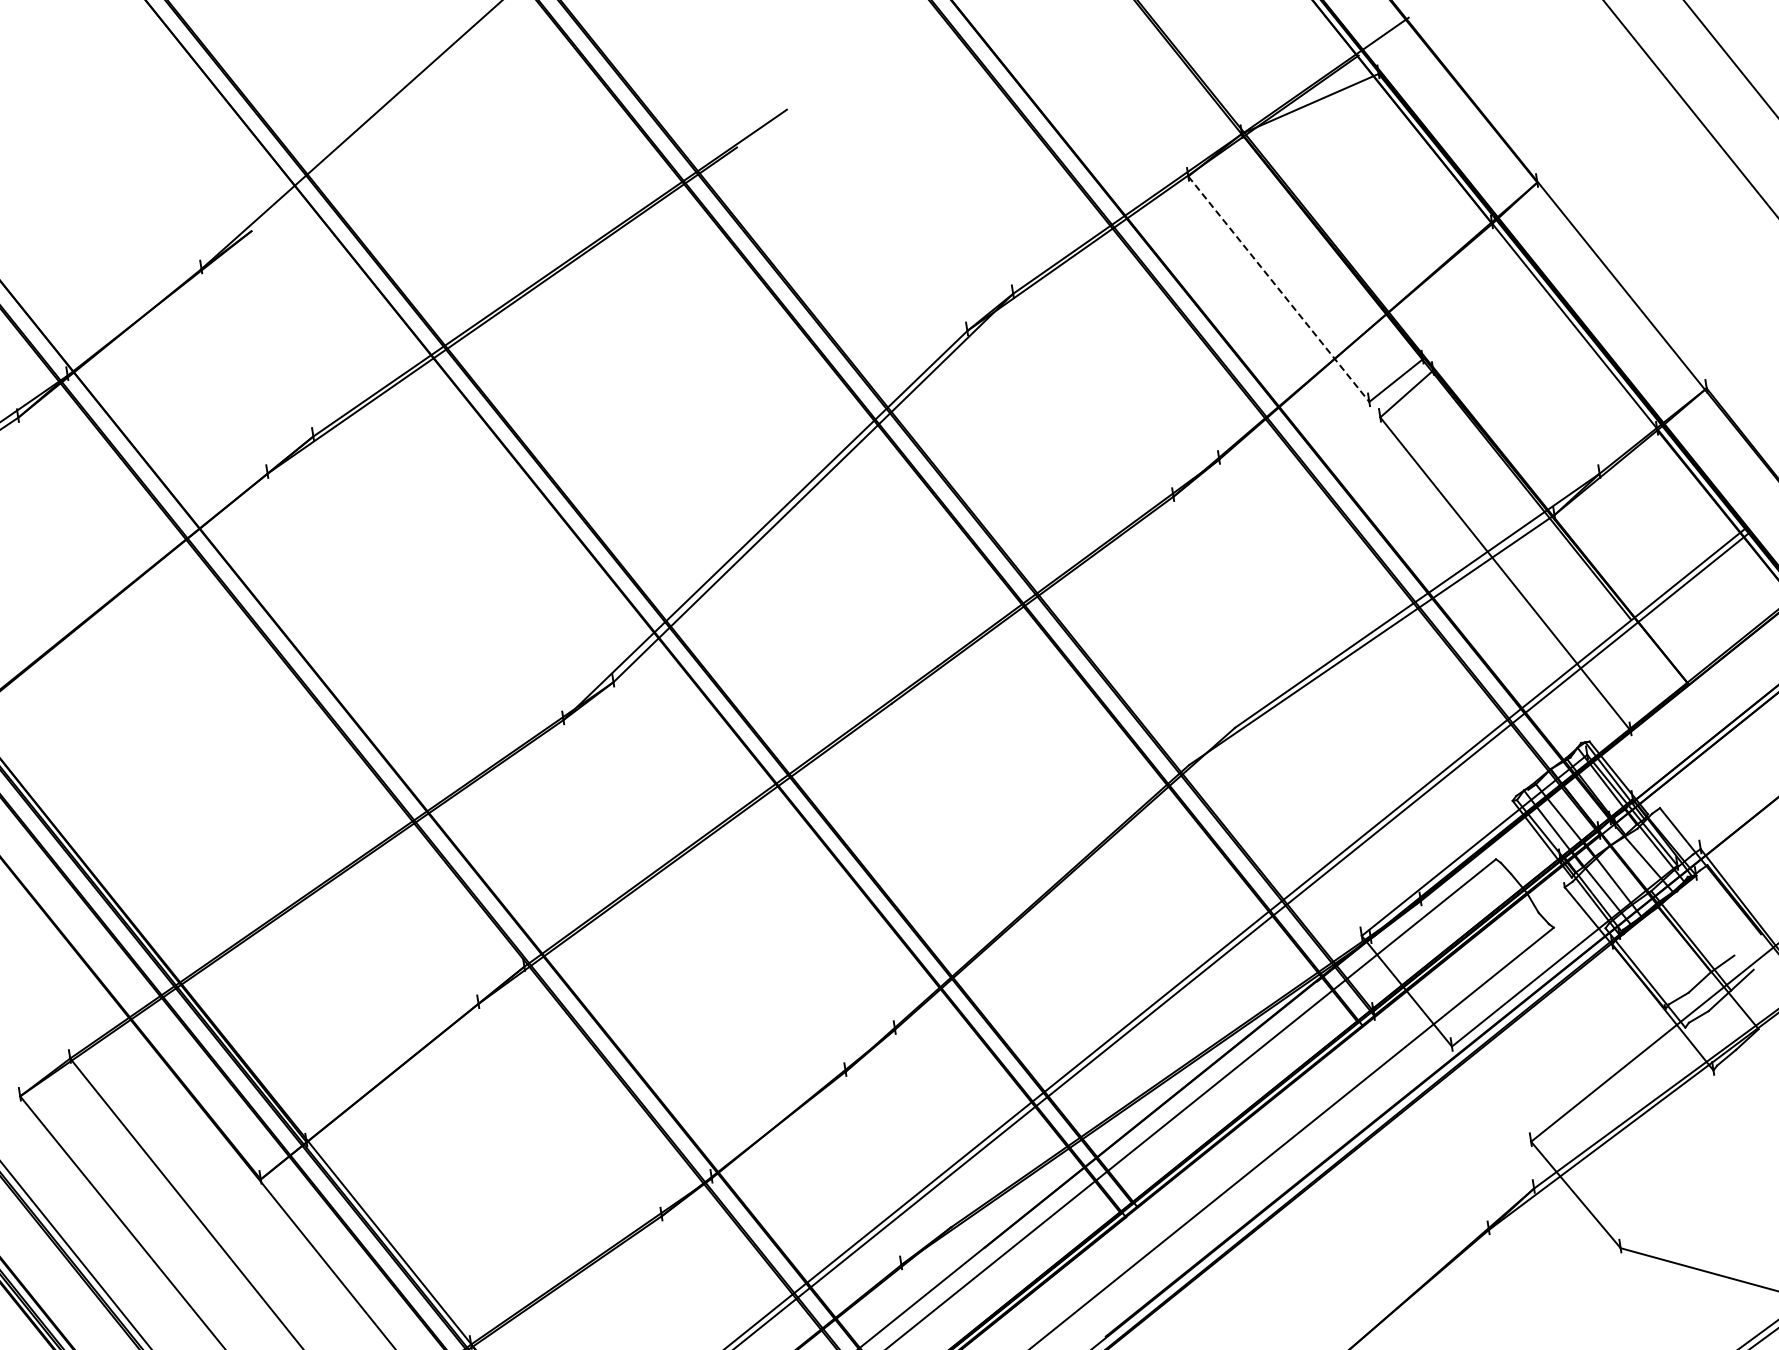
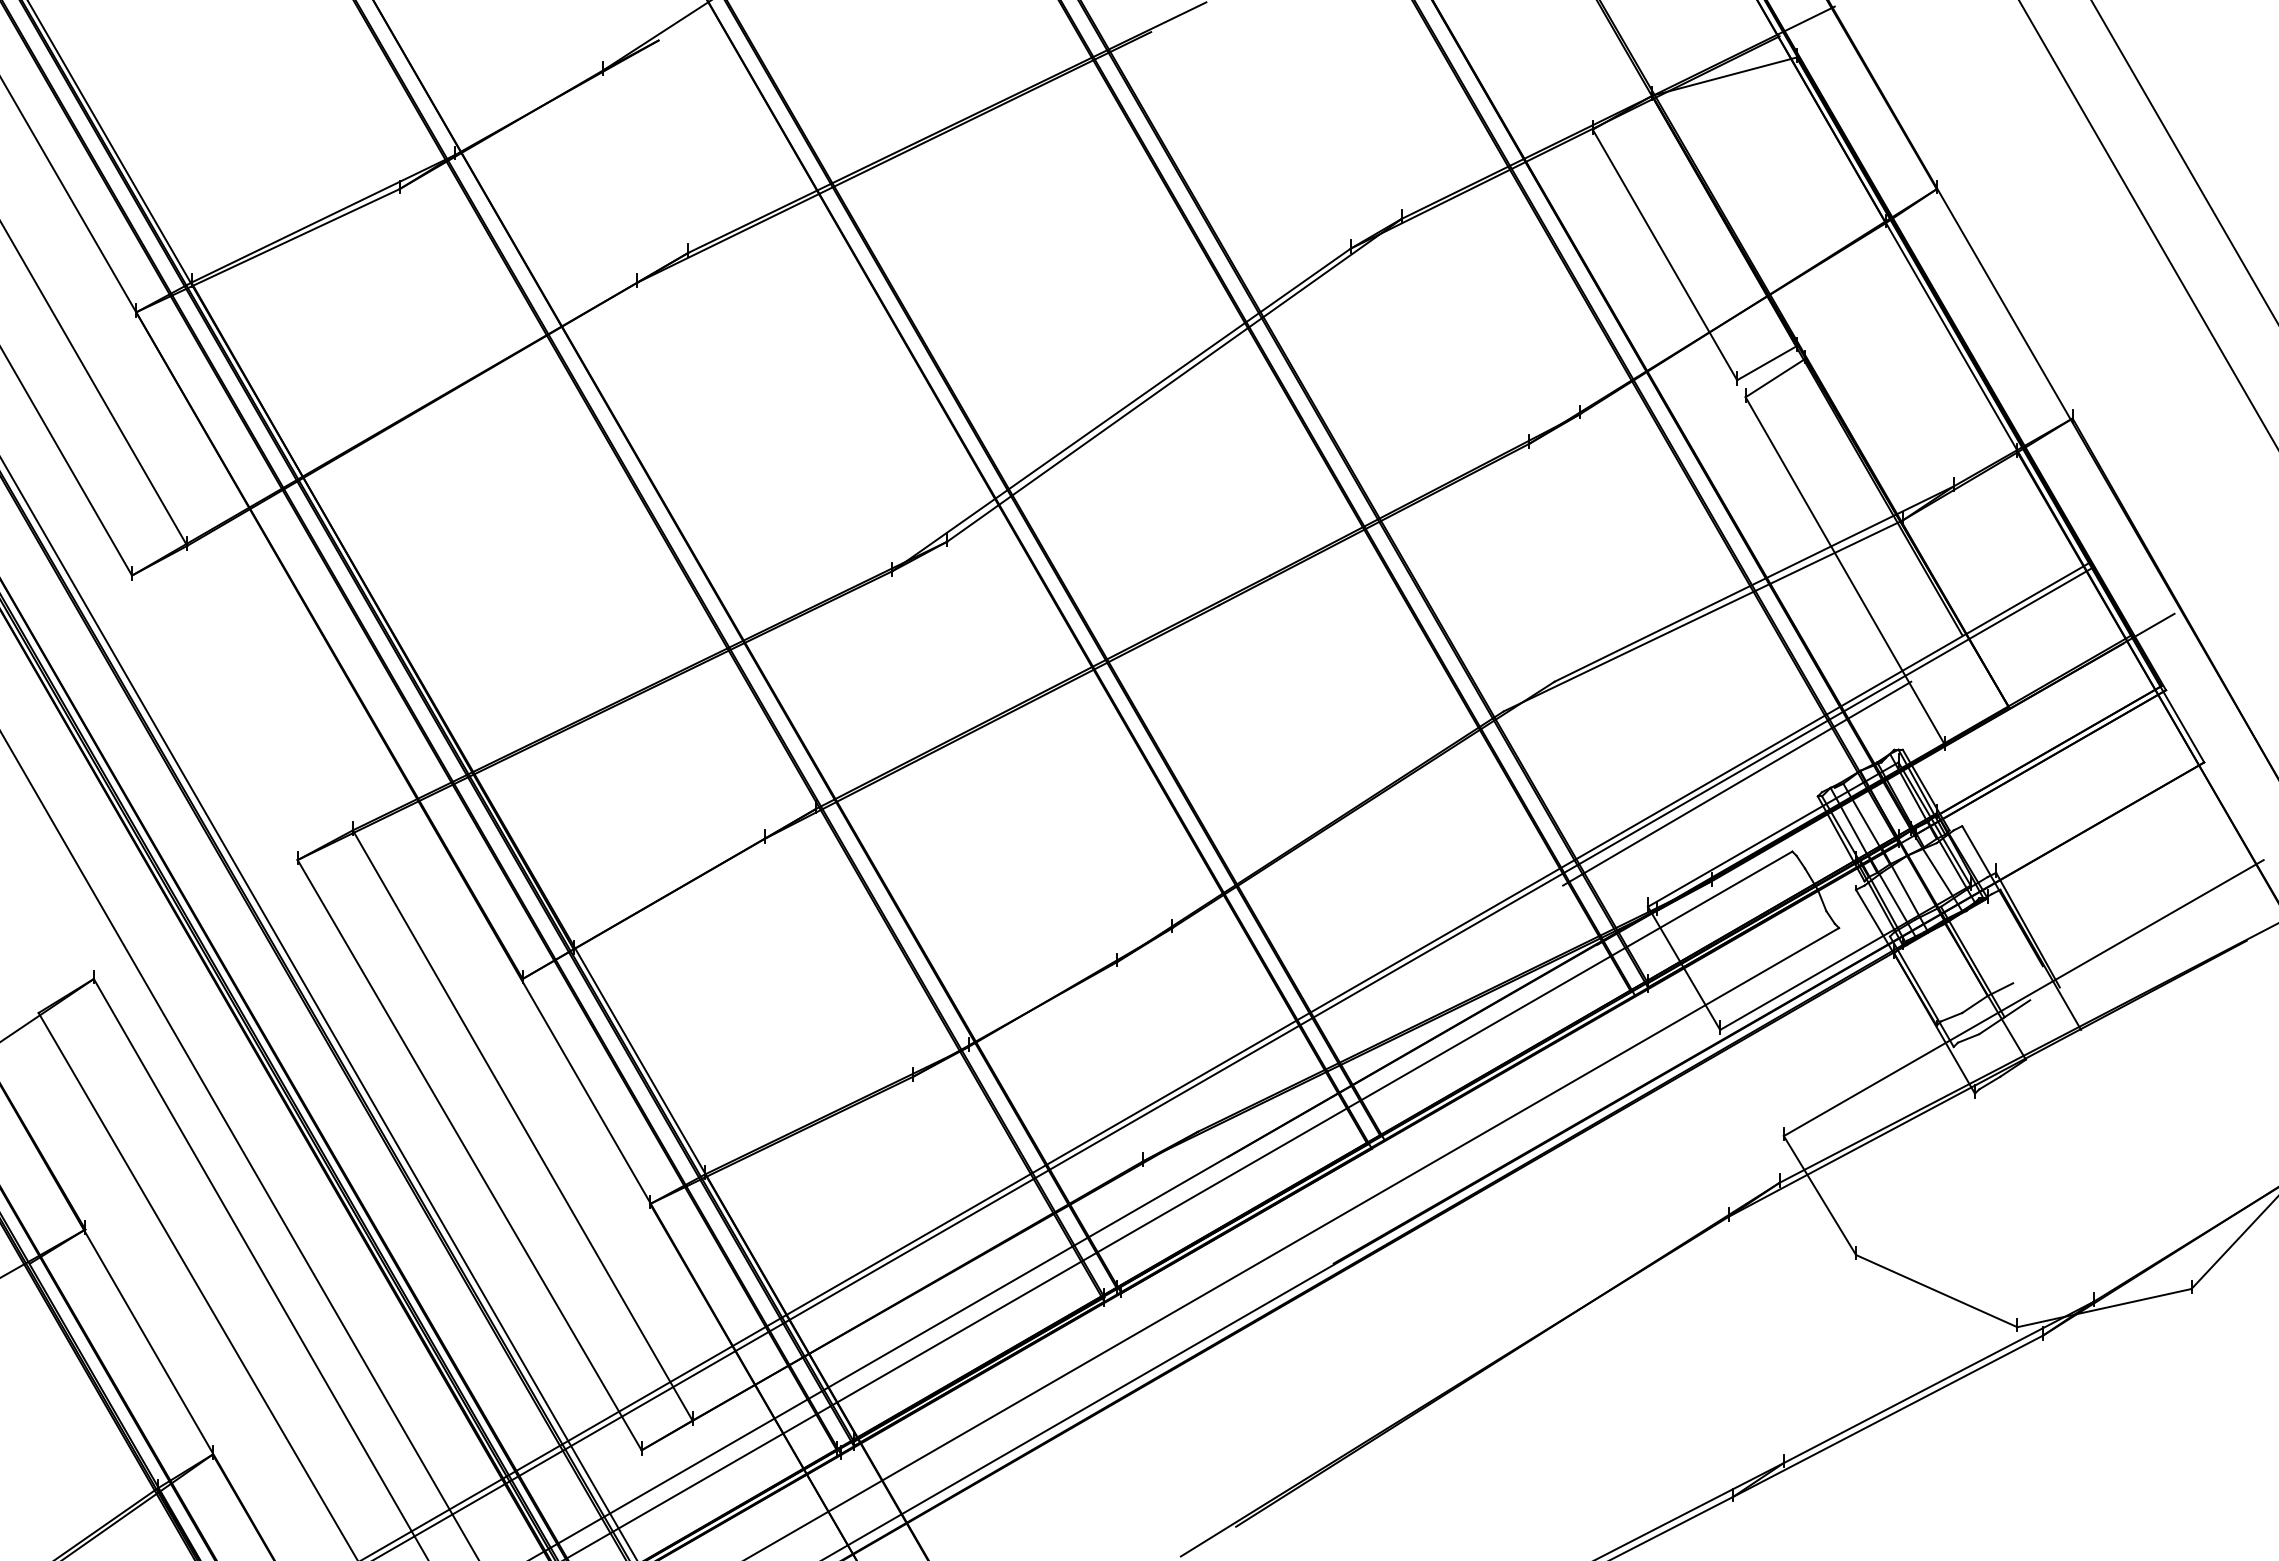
line: (1278, 289) -> (1664, 255), dashed -> solid
line: (1431, 800) -> (1737, 783), added

